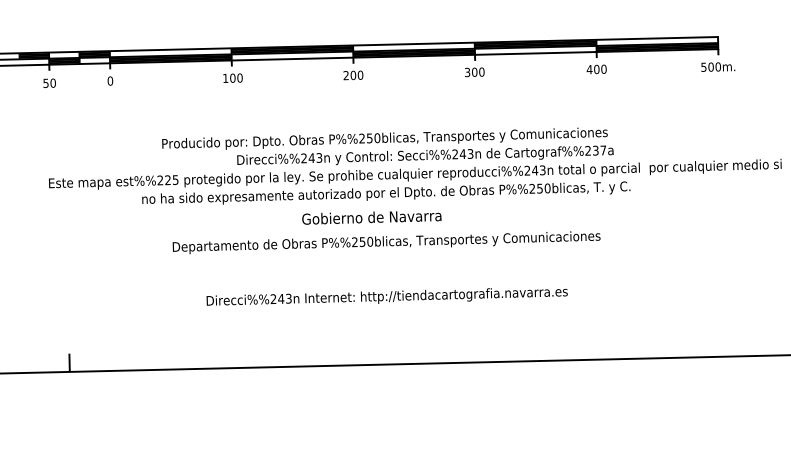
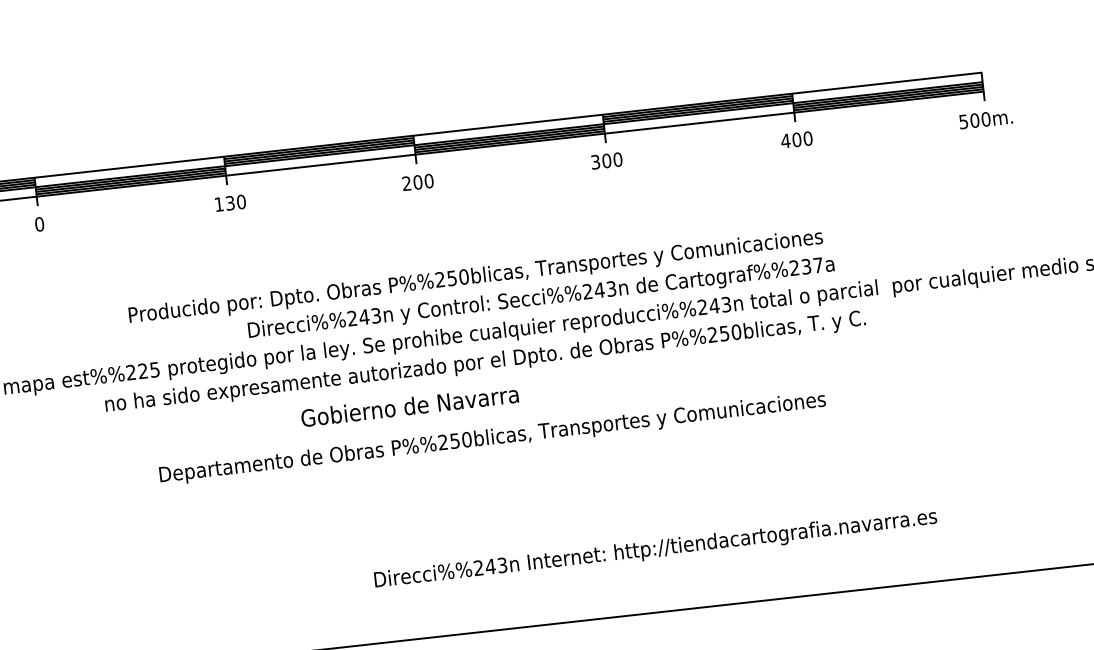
text: (232, 77) -> (229, 202), 100 -> 130
text: (371, 217) -> (409, 406), moved
text: (386, 296) -> (654, 548), moved

